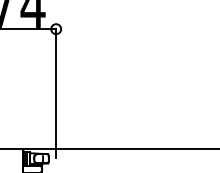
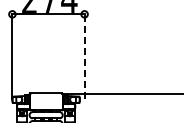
line: (56, 93) -> (84, 56), solid -> dashed

